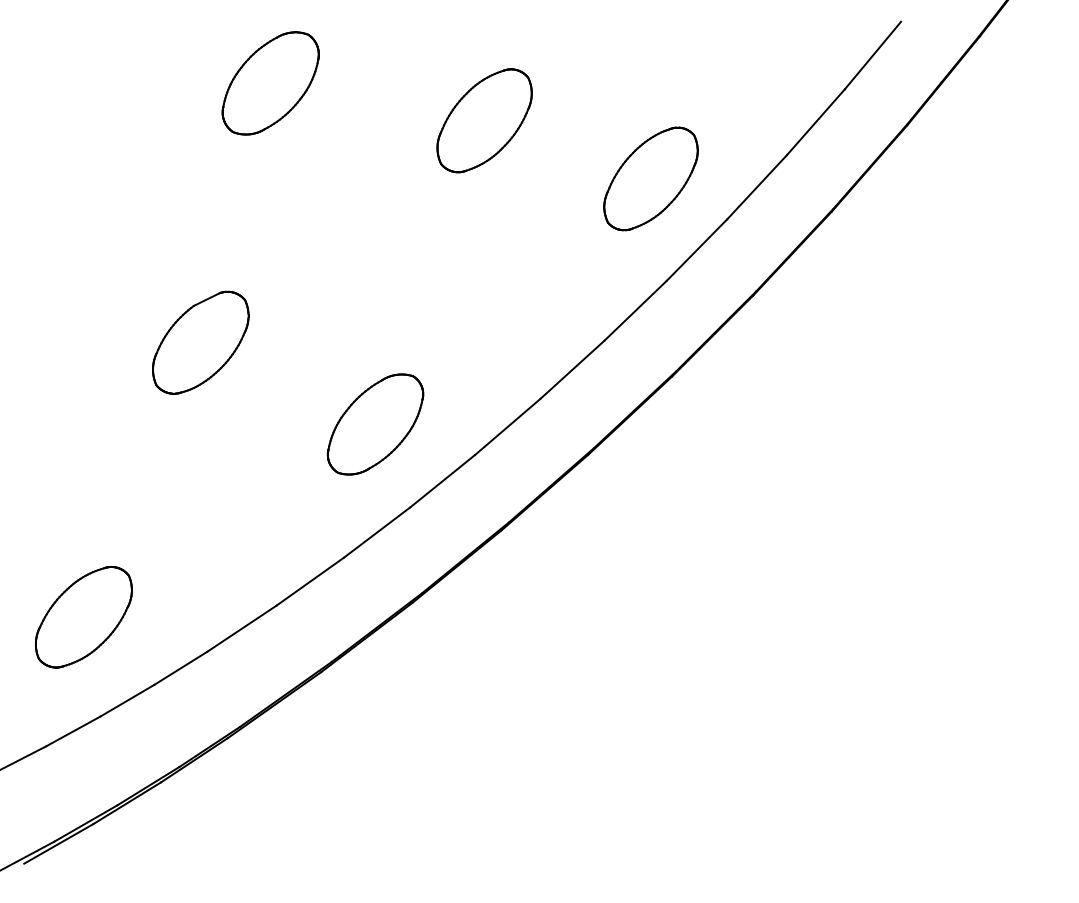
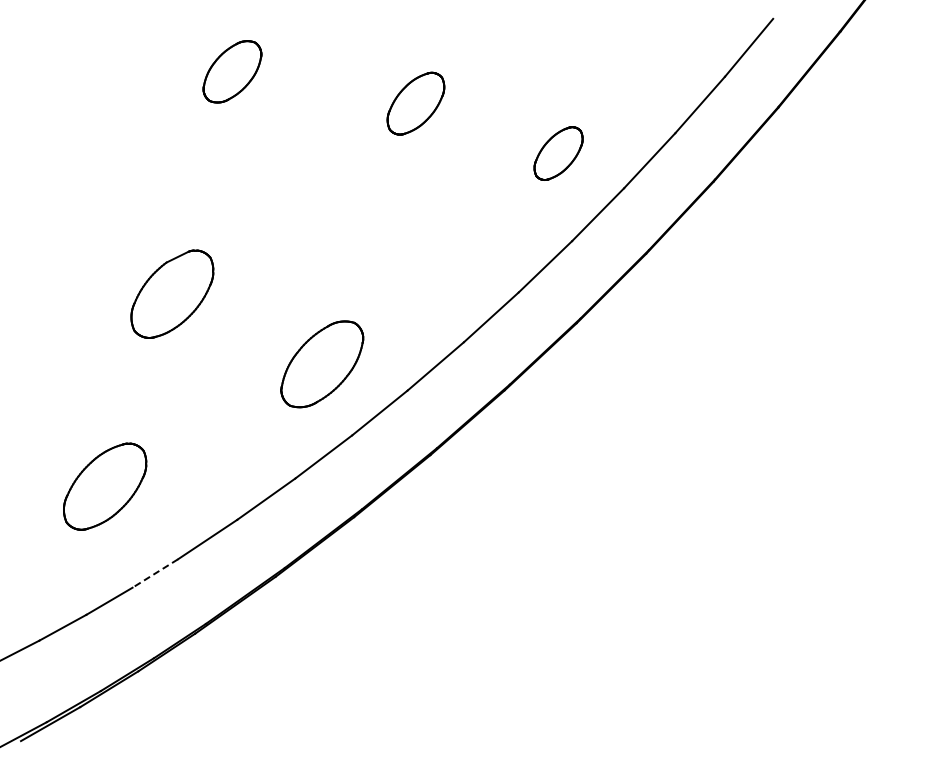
part: (270, 83) -> (232, 71), size x0.7
part: (484, 120) -> (415, 103), size x0.7
part: (650, 178) -> (558, 153), size x0.6
part: (84, 617) -> (105, 486), moved
line: (181, 668) -> (155, 573), solid -> dashed

